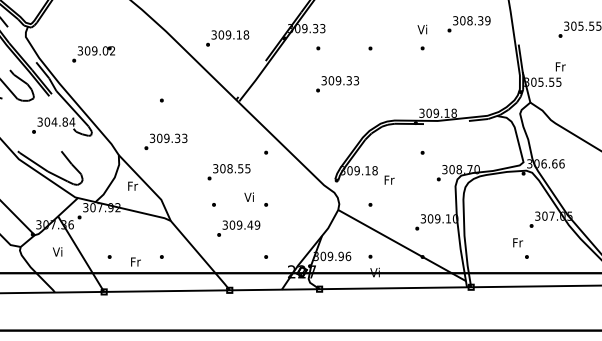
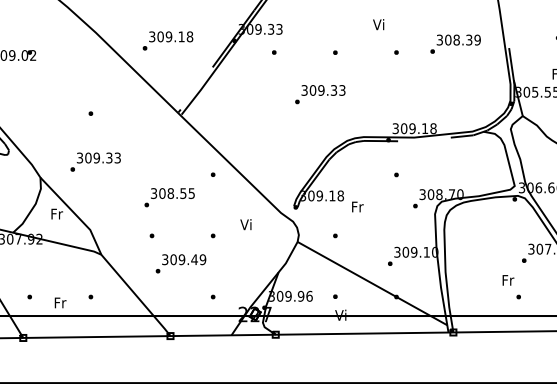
text: (468, 24) -> (454, 44), moved
text: (422, 29) -> (378, 24), moved
text: (337, 84) -> (320, 94), moved
text: (248, 196) -> (245, 223), moved

